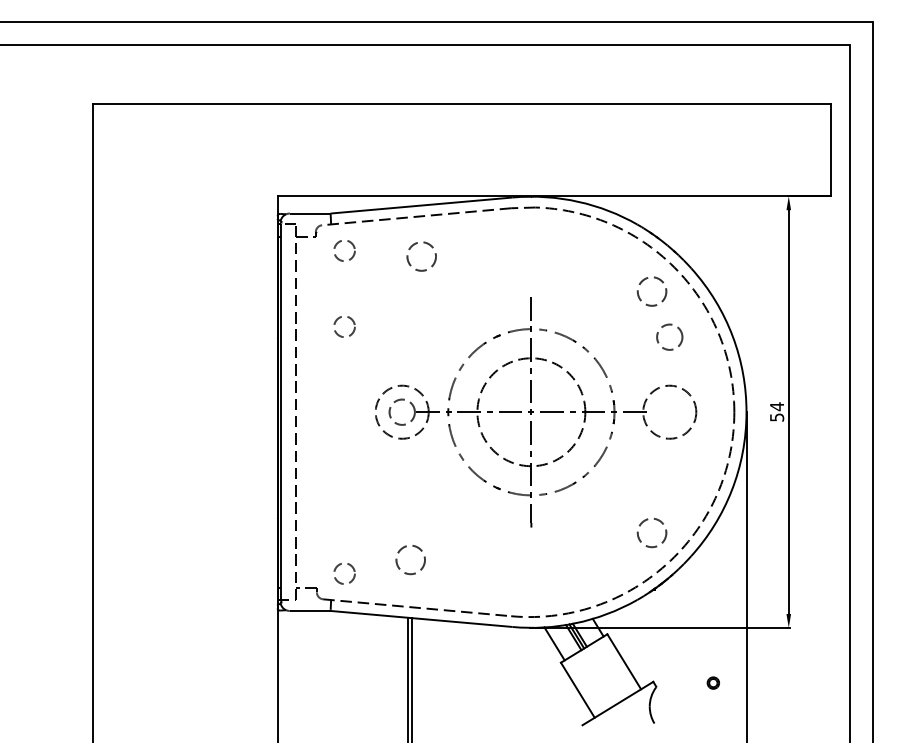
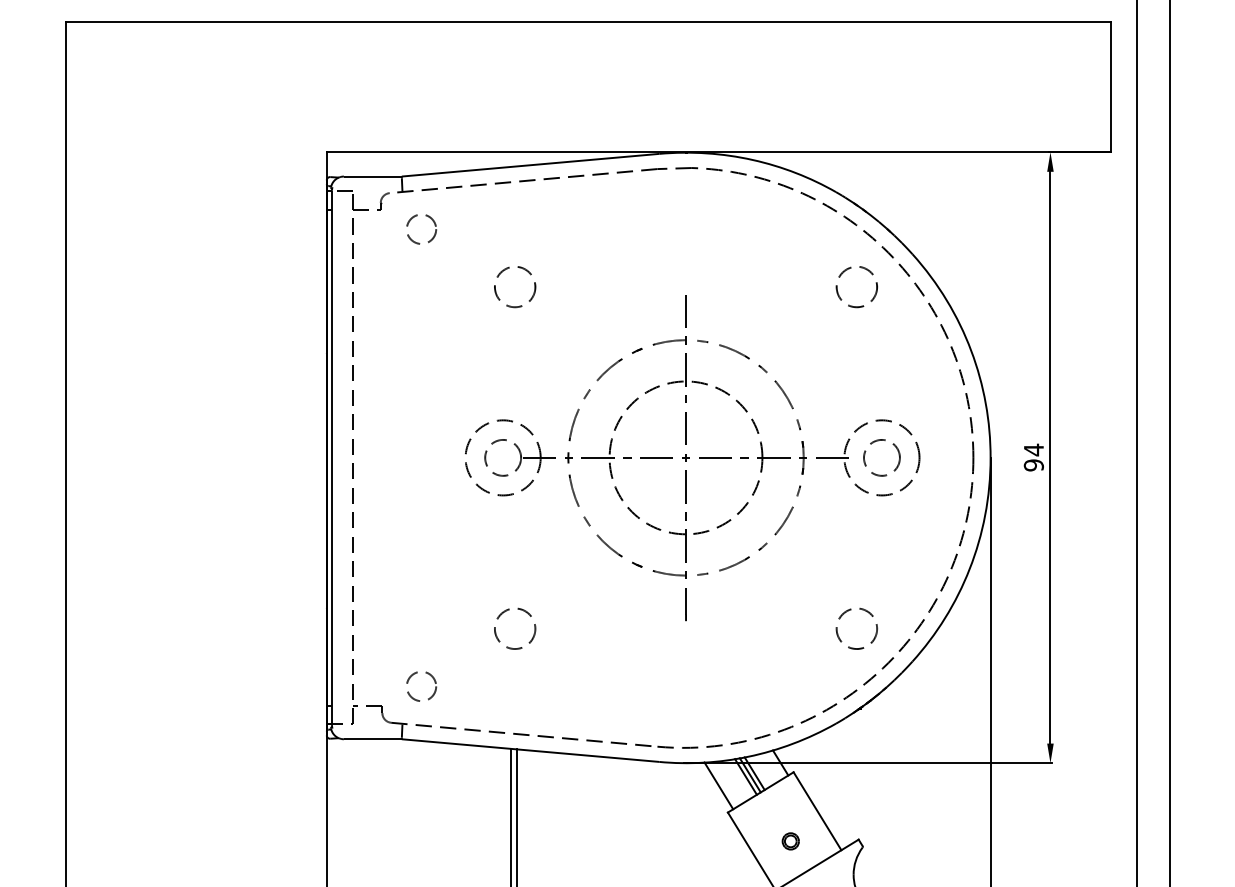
part: (413, 246) -> (503, 272), moved
part: (340, 318) -> (415, 325), removed
curve: (665, 326) -> (875, 442), moved
text: (776, 417) -> (1033, 465), 54 -> 94
part: (407, 572) -> (510, 646), moved
part: (712, 682) -> (789, 840), moved

